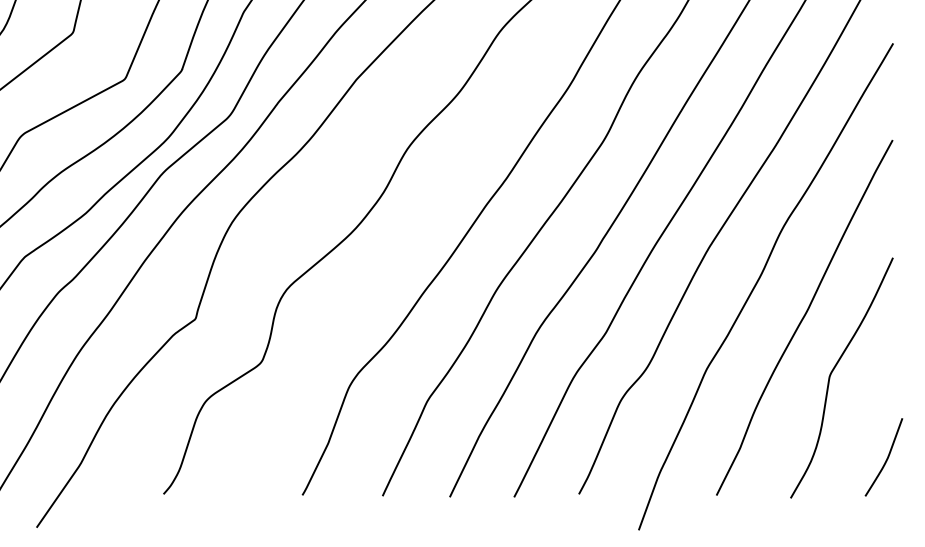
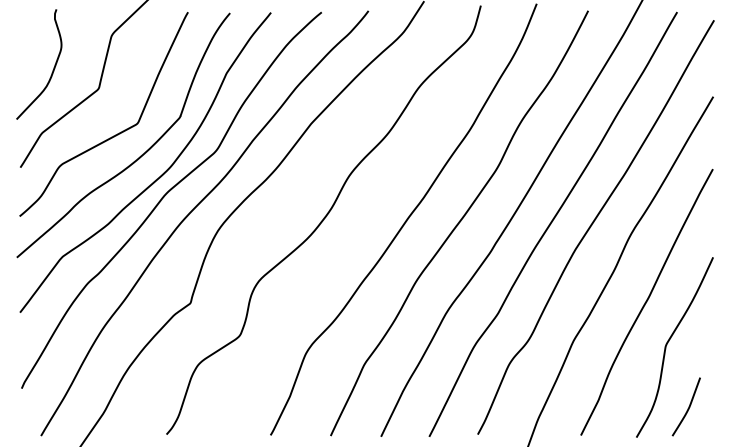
curve: (885, 459) -> (687, 408), moved

